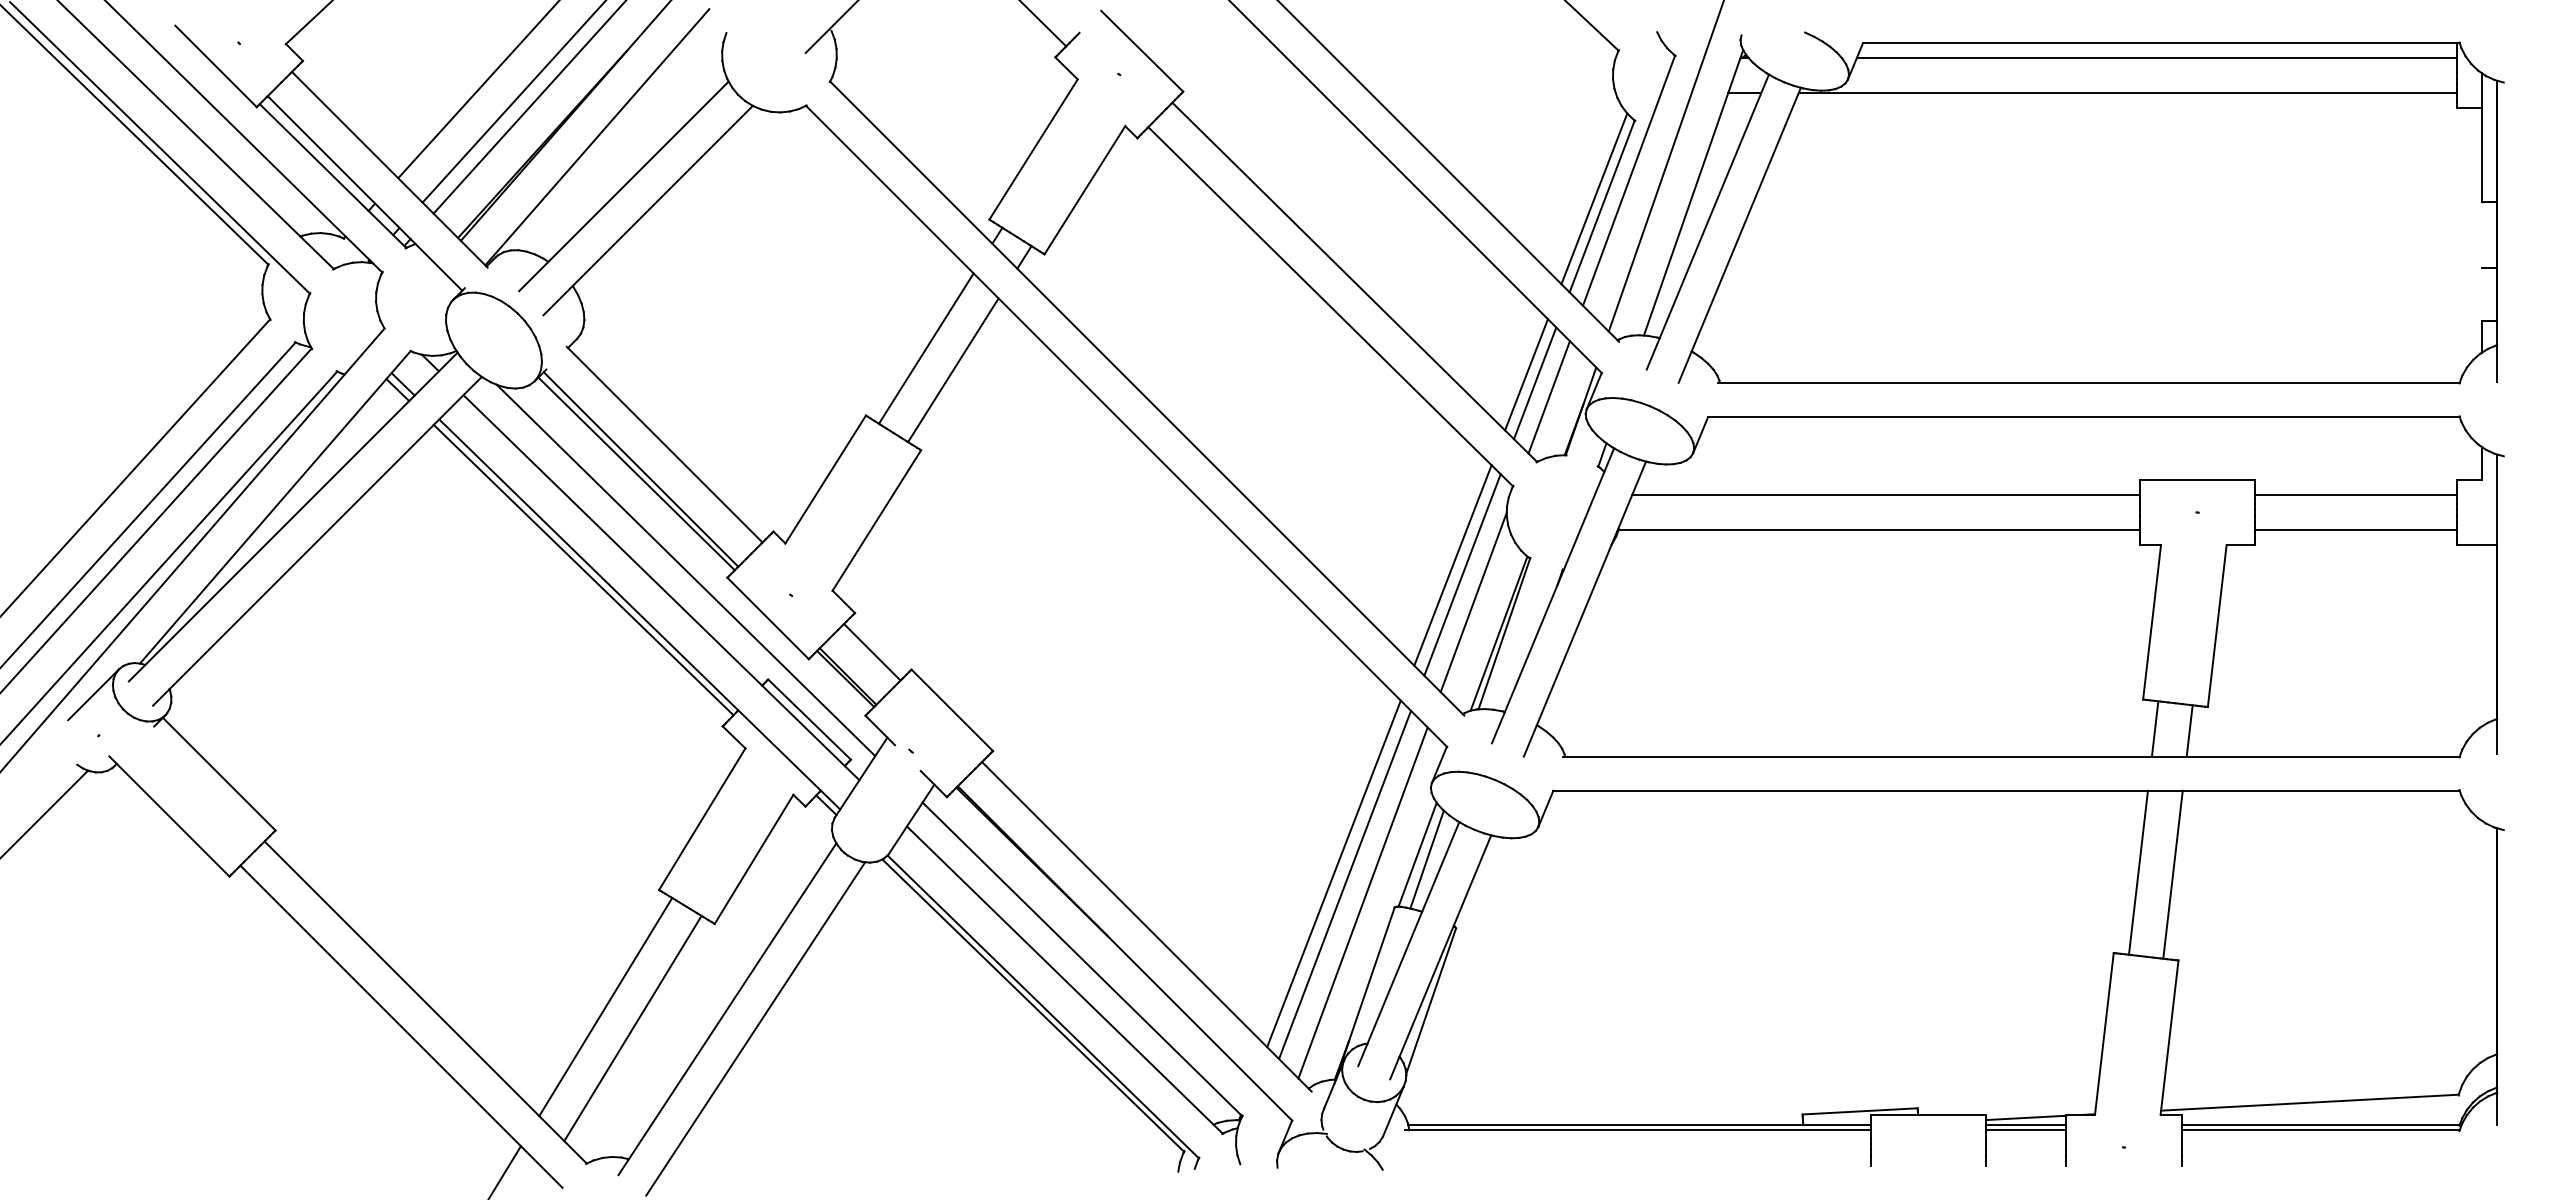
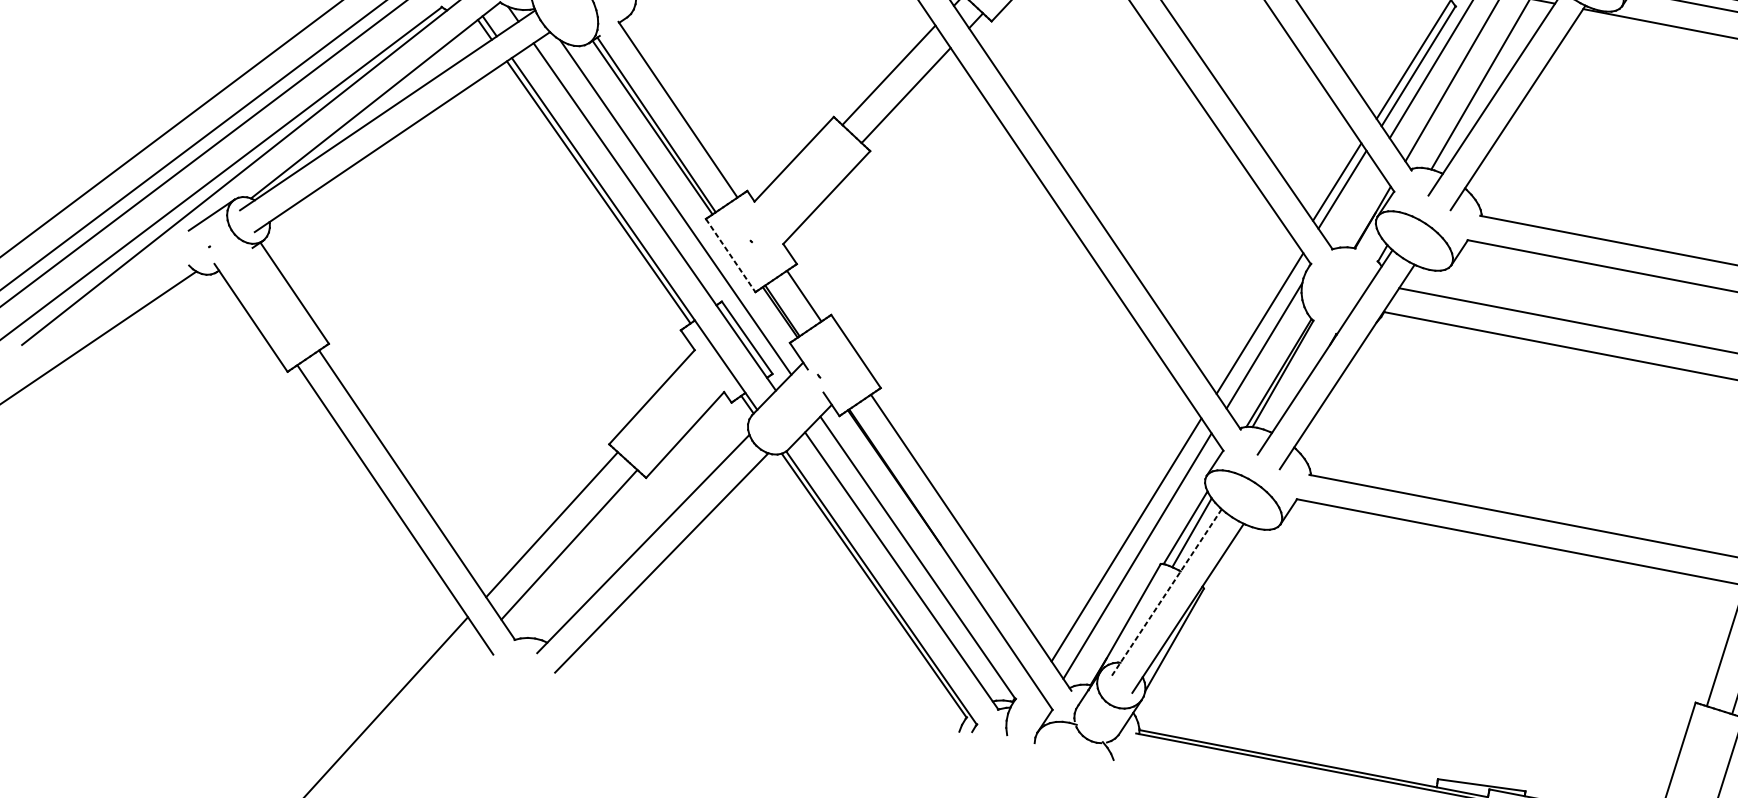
line: (1548, 397) -> (1350, 202), removed
line: (1452, 565) -> (1253, 314), removed
line: (768, 618) -> (730, 255), solid -> dashed
line: (1333, 873) -> (1119, 529), removed
line: (1408, 944) -> (1165, 594), solid -> dashed

